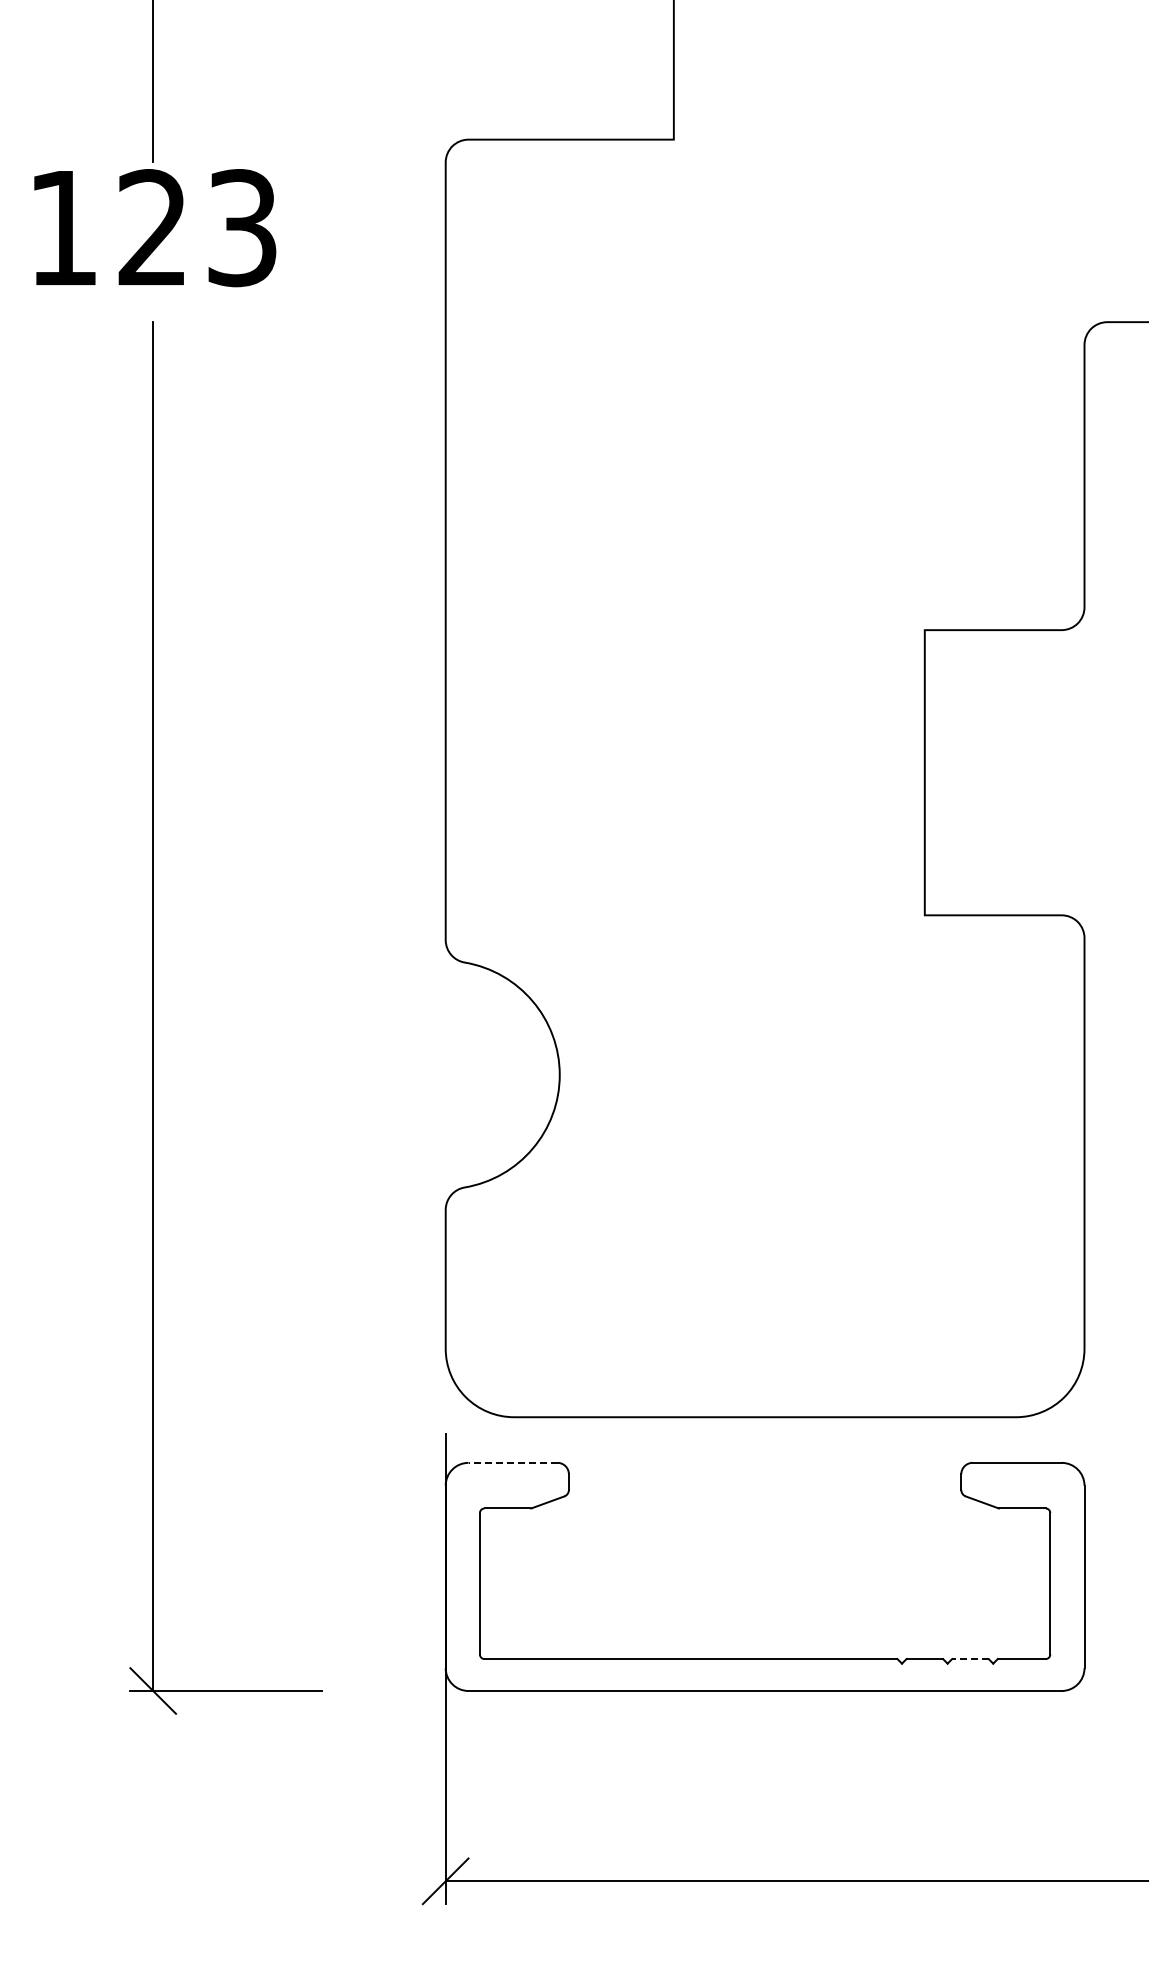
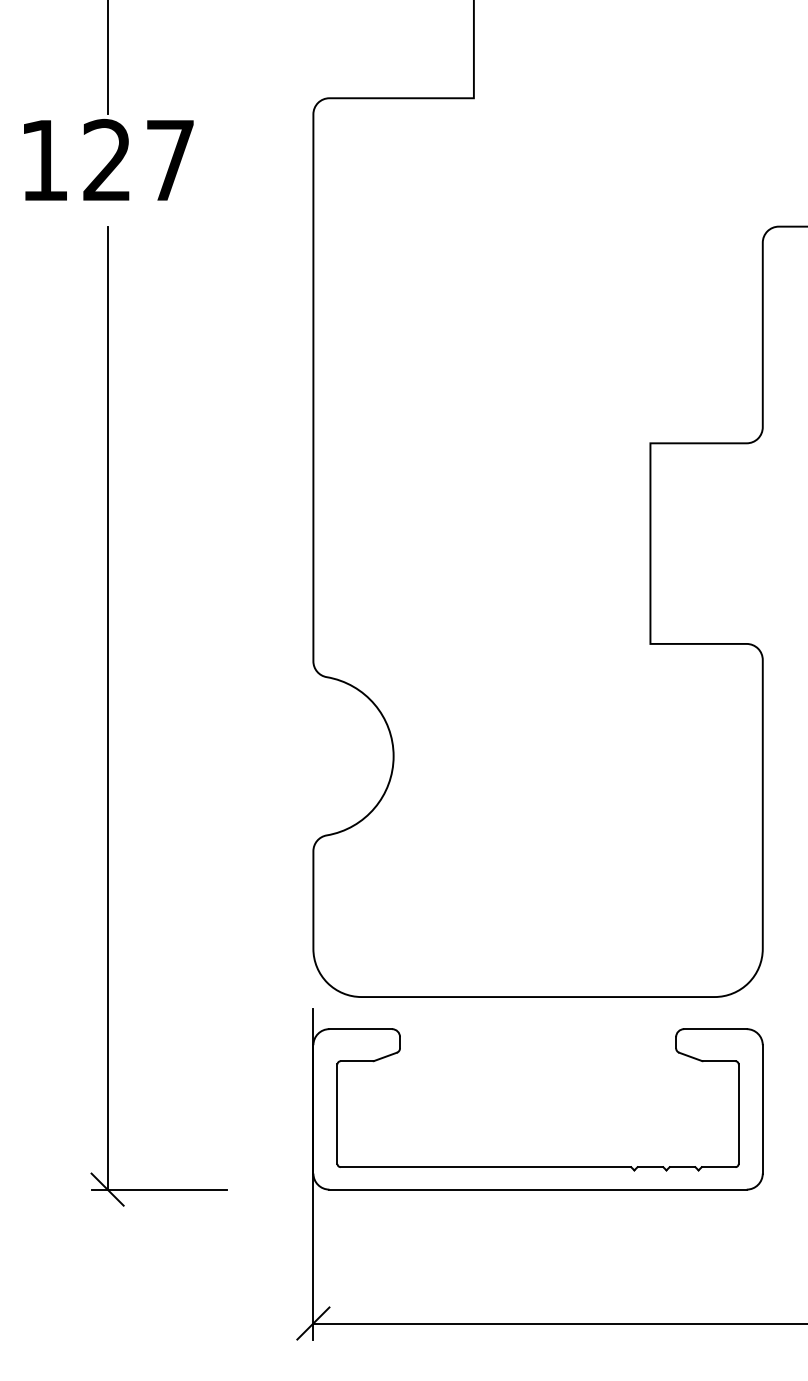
text: (242, 228) -> (170, 160), 123 -> 127
line: (512, 1462) -> (360, 1028), dashed -> solid
line: (969, 1659) -> (681, 1167), dashed -> solid

